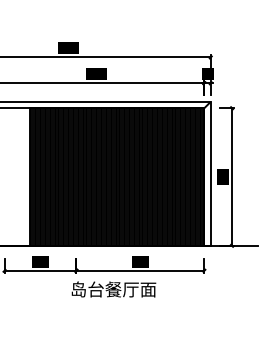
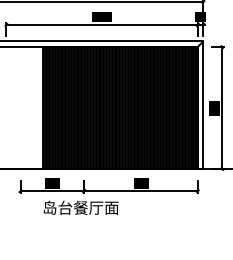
text: (113, 289) -> (80, 207), moved

